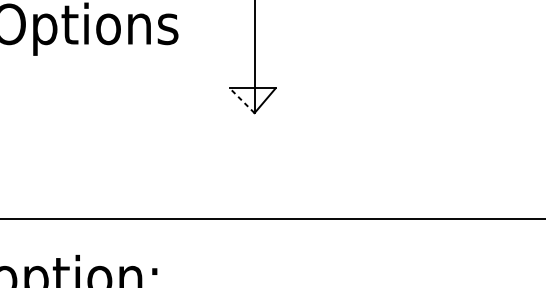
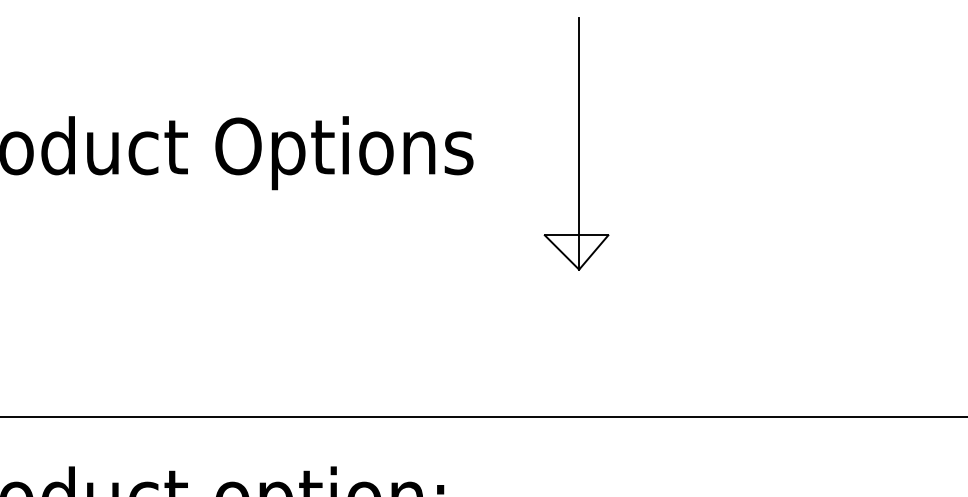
line: (241, 100) -> (561, 252), dashed -> solid

